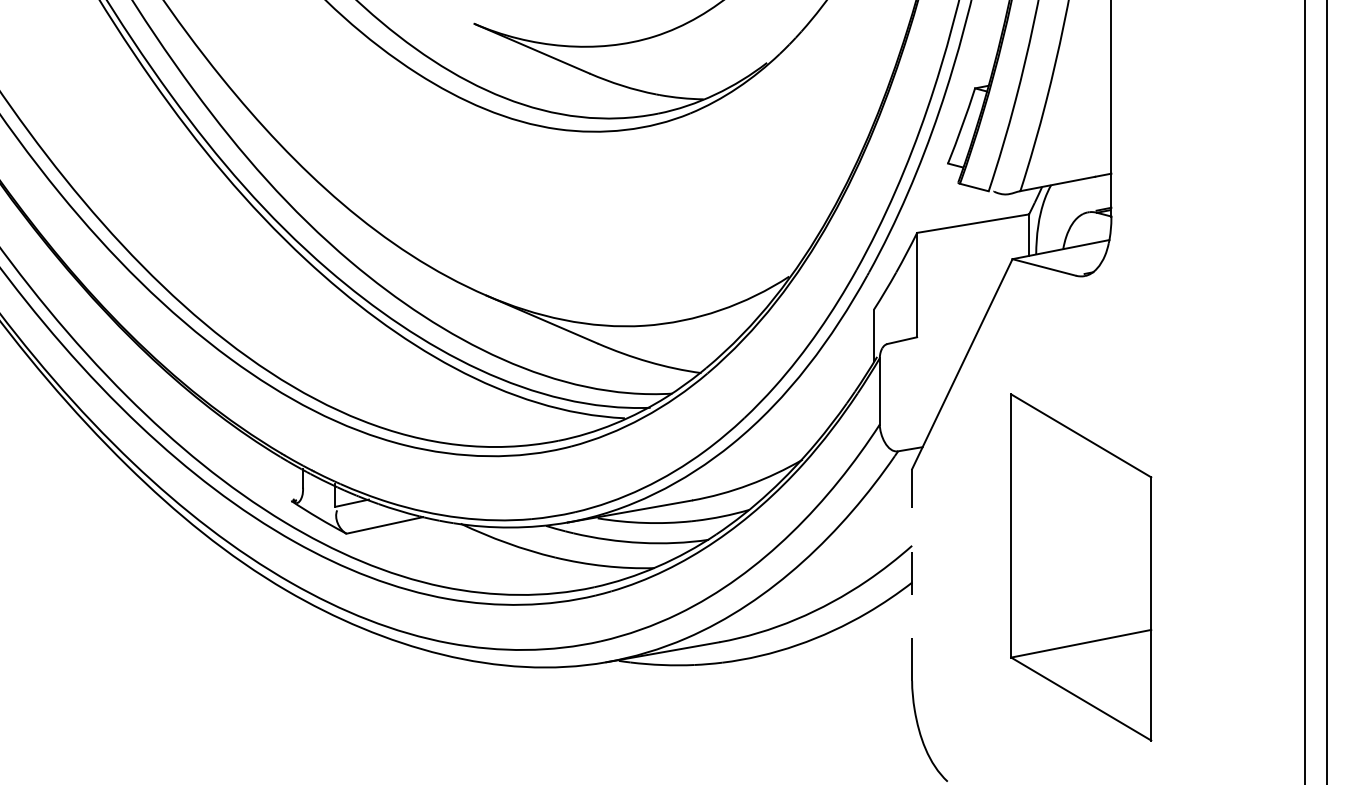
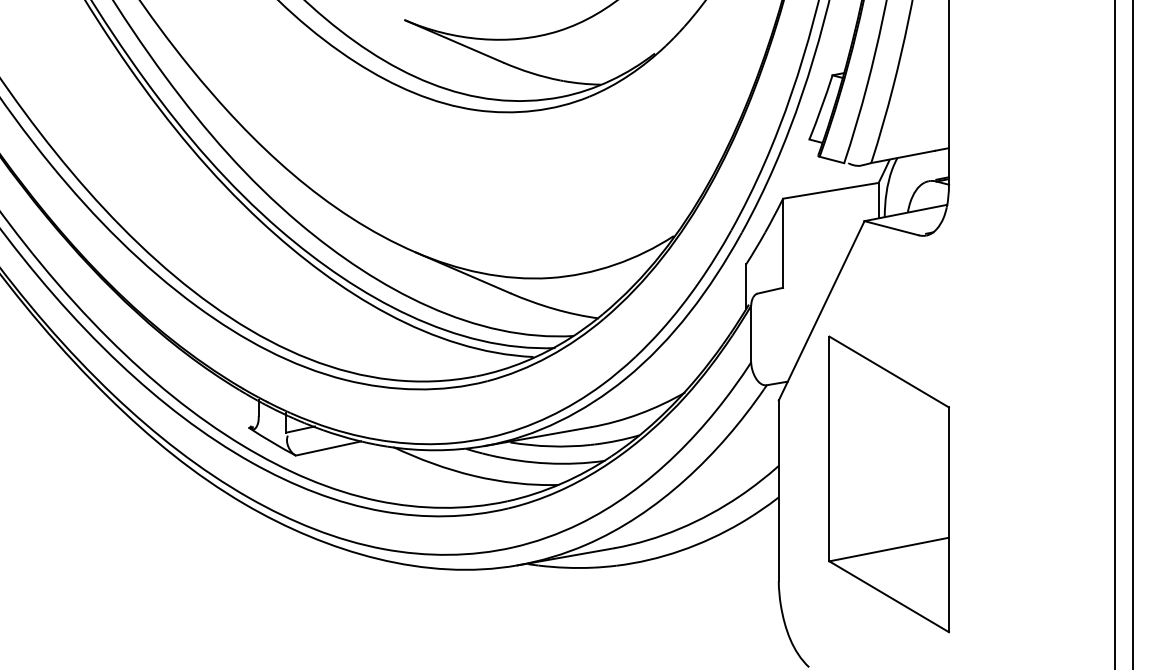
part: (1080, 567) -> (888, 484), moved
line: (911, 574) -> (778, 490), dashed -> solid

